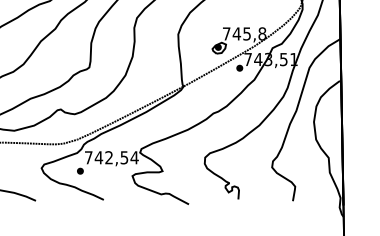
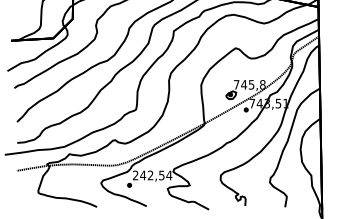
text: (88, 157) -> (135, 175), 742,54 -> 242,54

